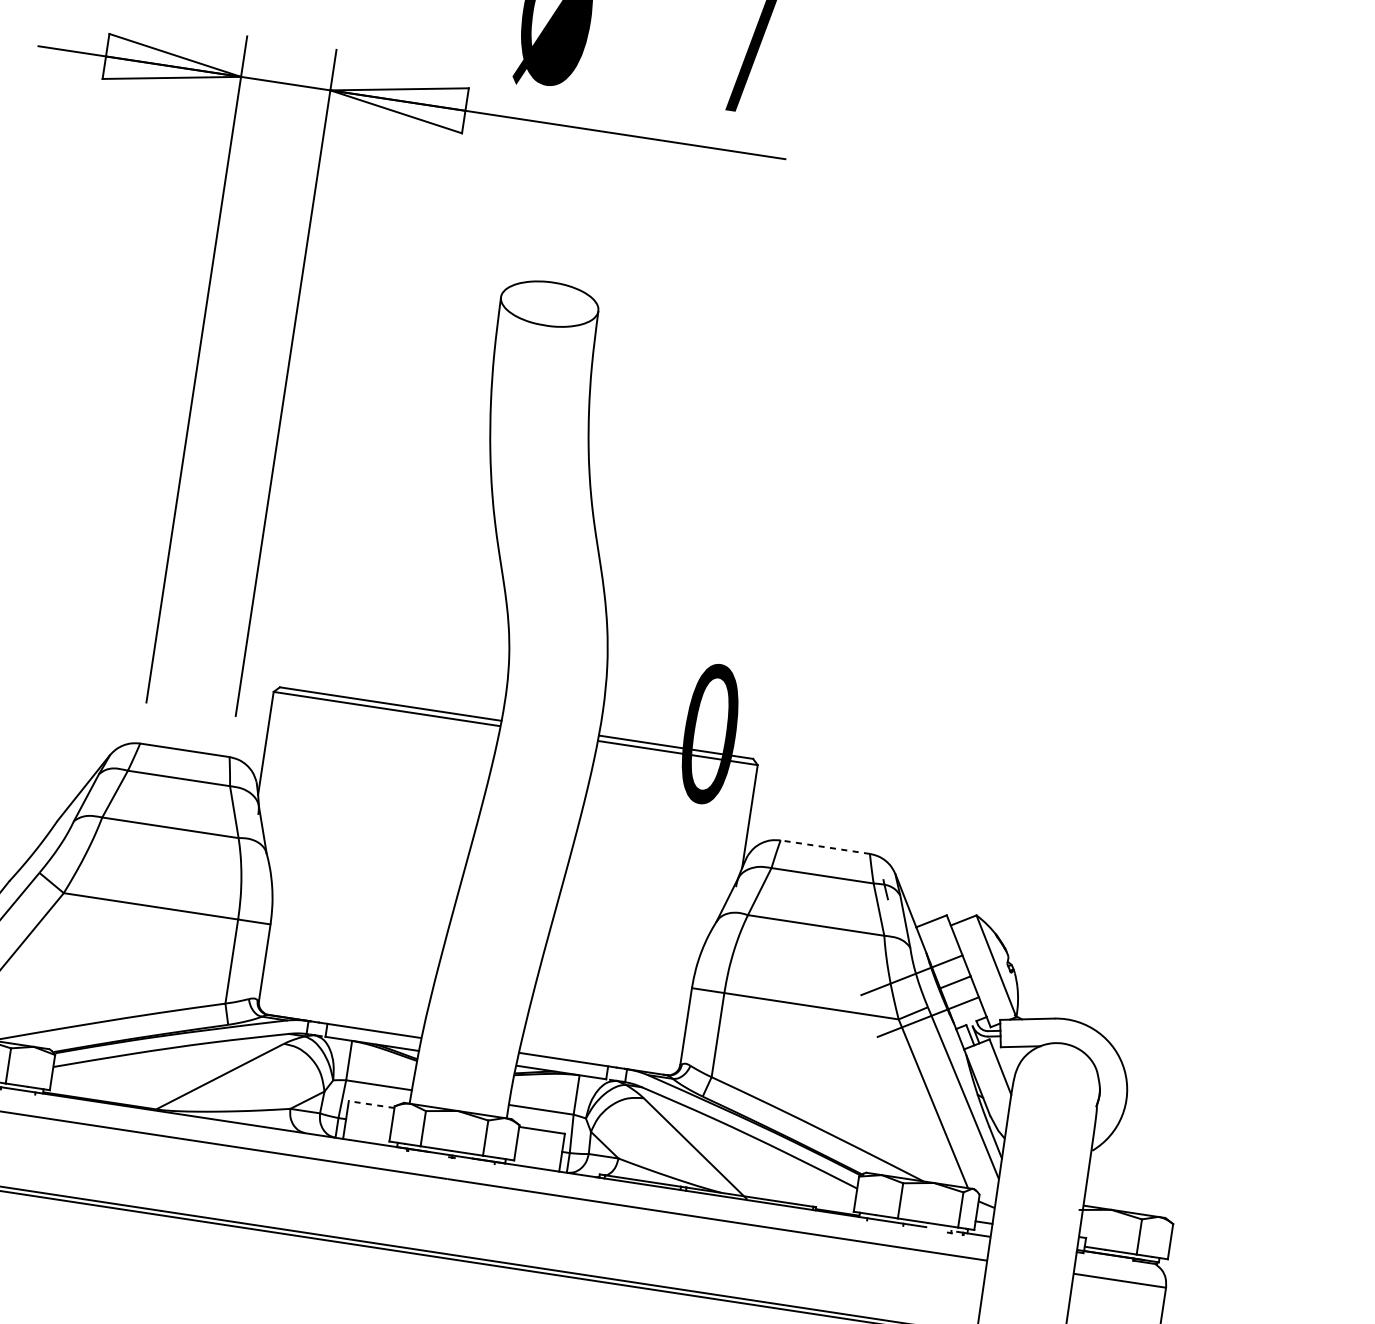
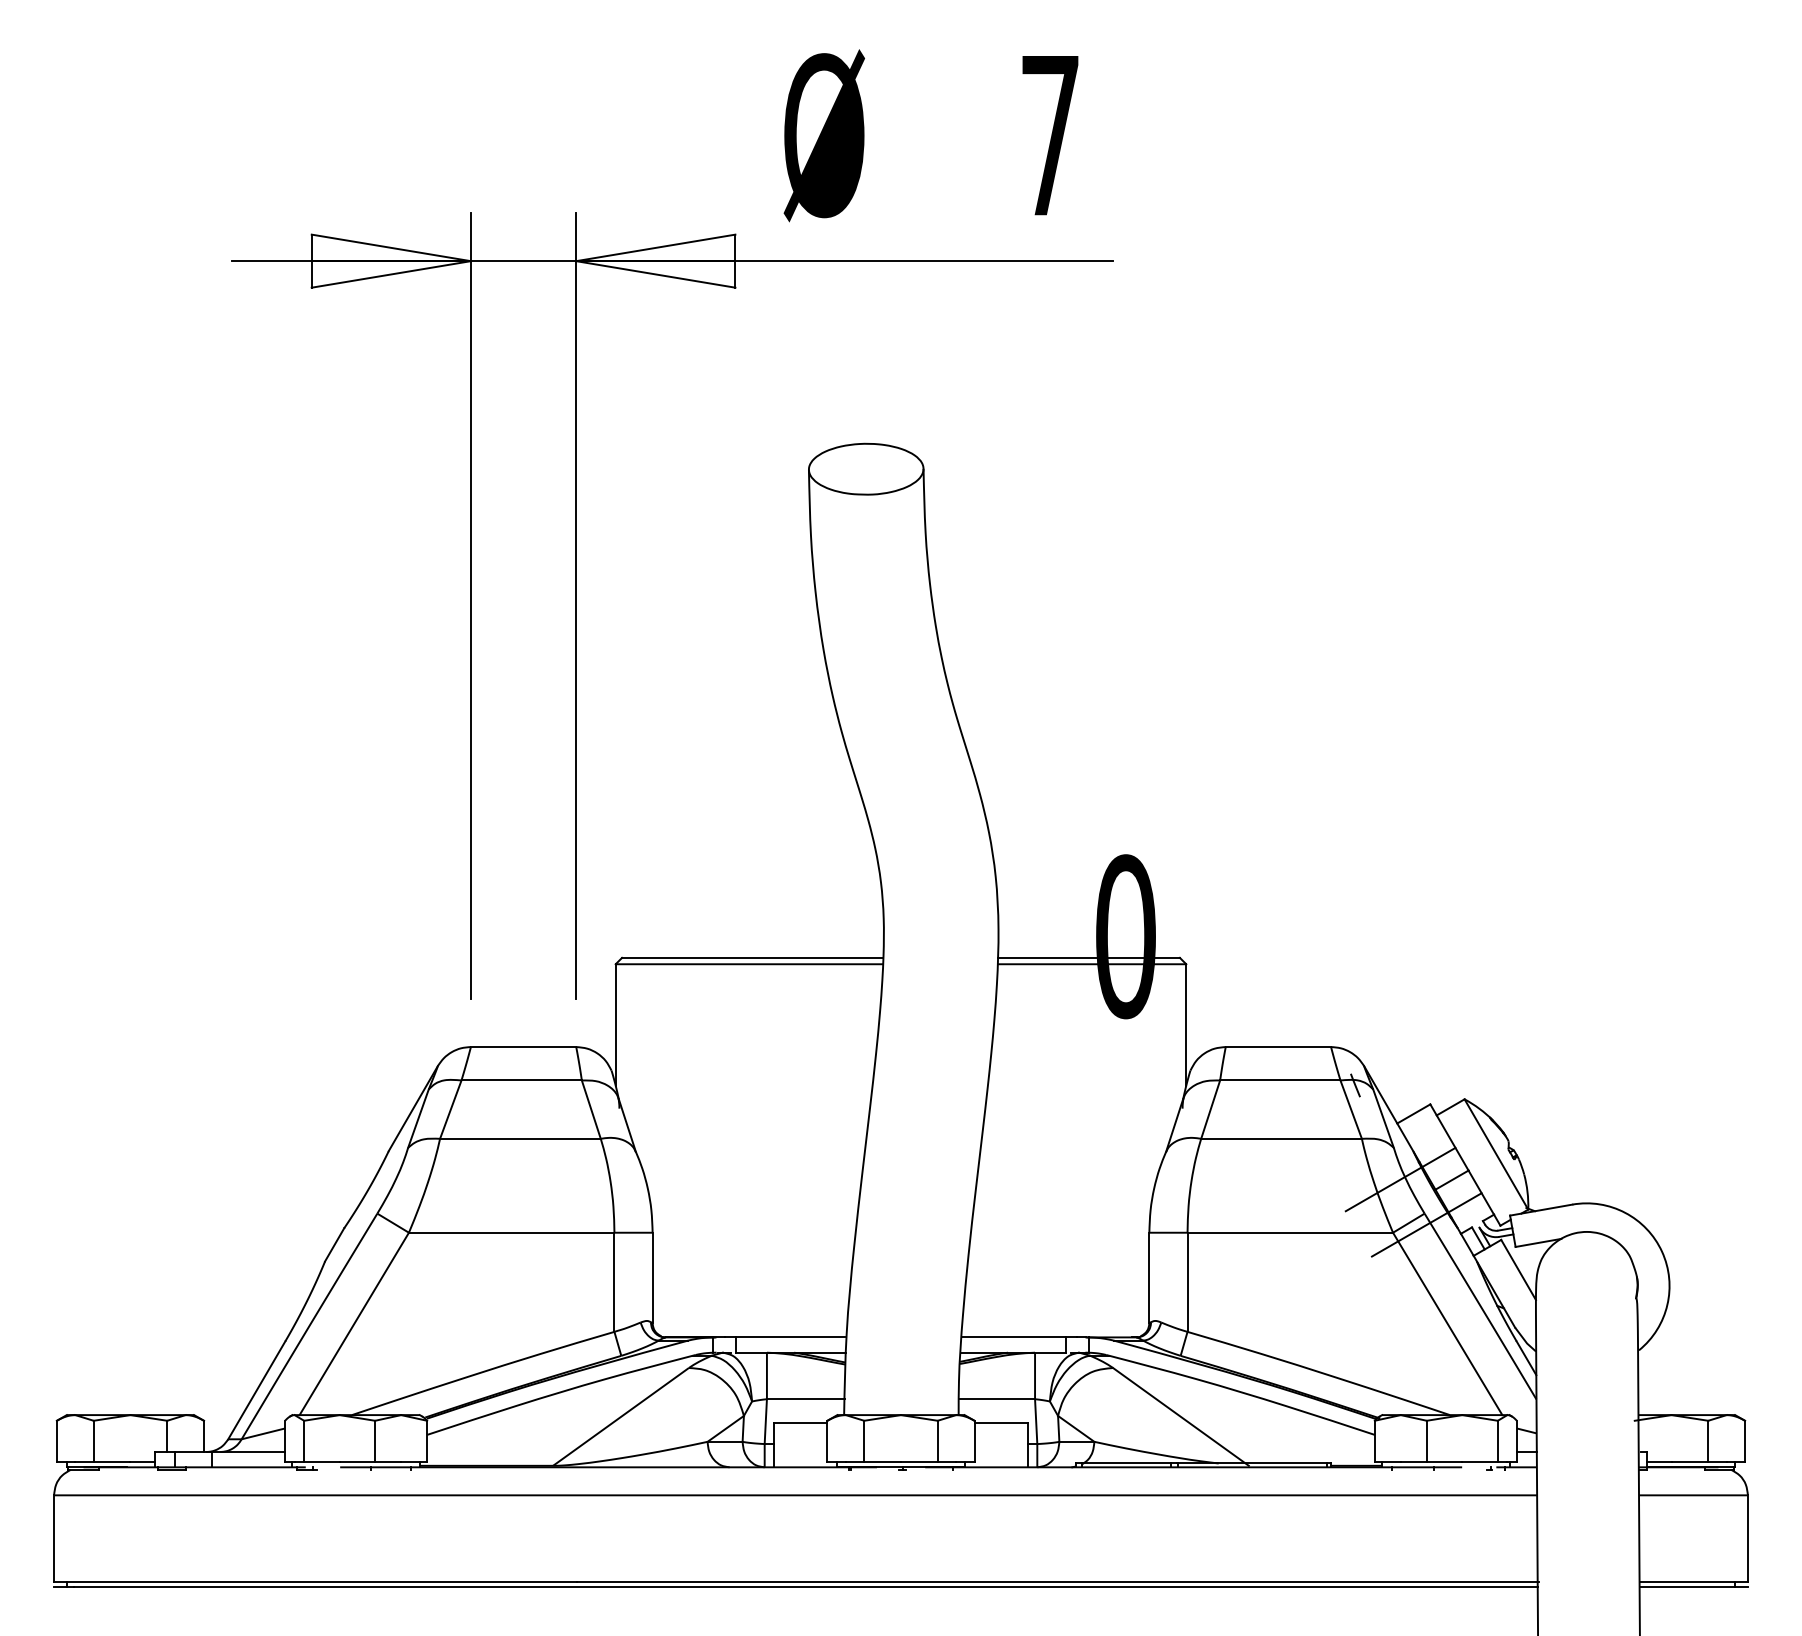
line: (825, 847) -> (1278, 1047), dashed -> solid
line: (371, 1104) -> (800, 1422), dashed -> solid

